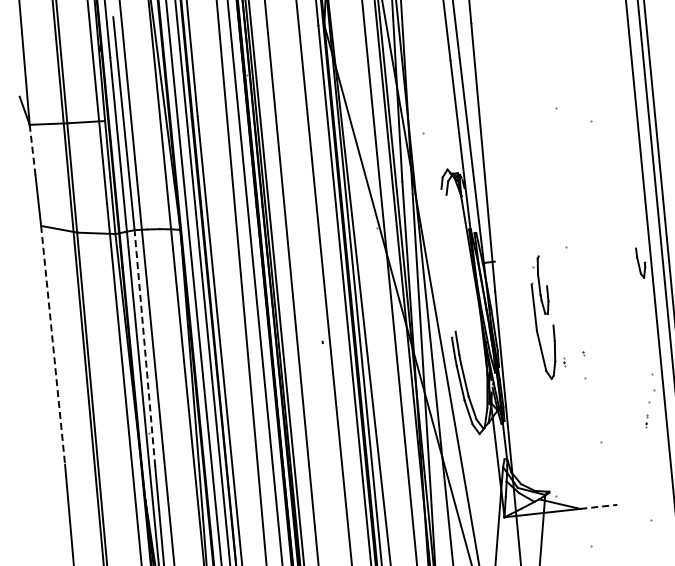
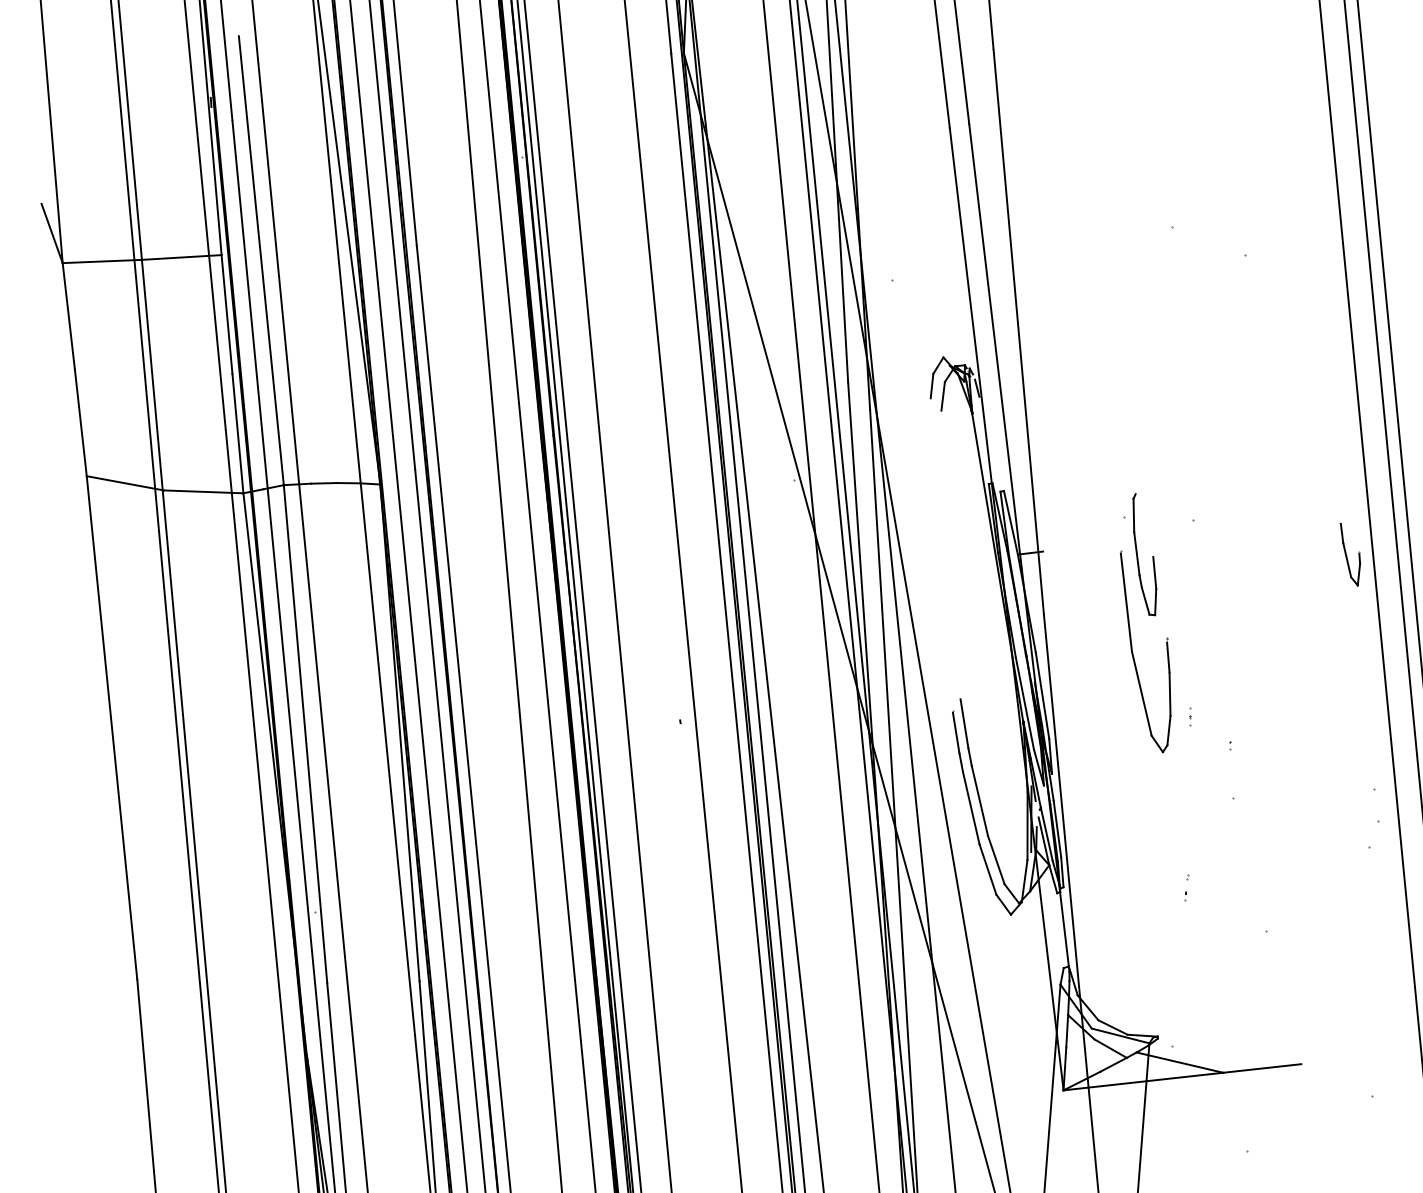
line: (32, 150) -> (68, 317), dashed -> solid
part: (548, 317) -> (1156, 622), moved
line: (53, 345) -> (112, 728), dashed -> solid
line: (144, 347) -> (304, 732), dashed -> solid
part: (646, 421) -> (1185, 888), moved
line: (598, 506) -> (1261, 1067), dashed -> solid

